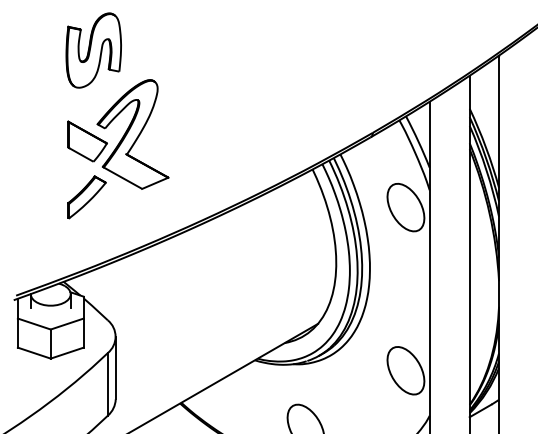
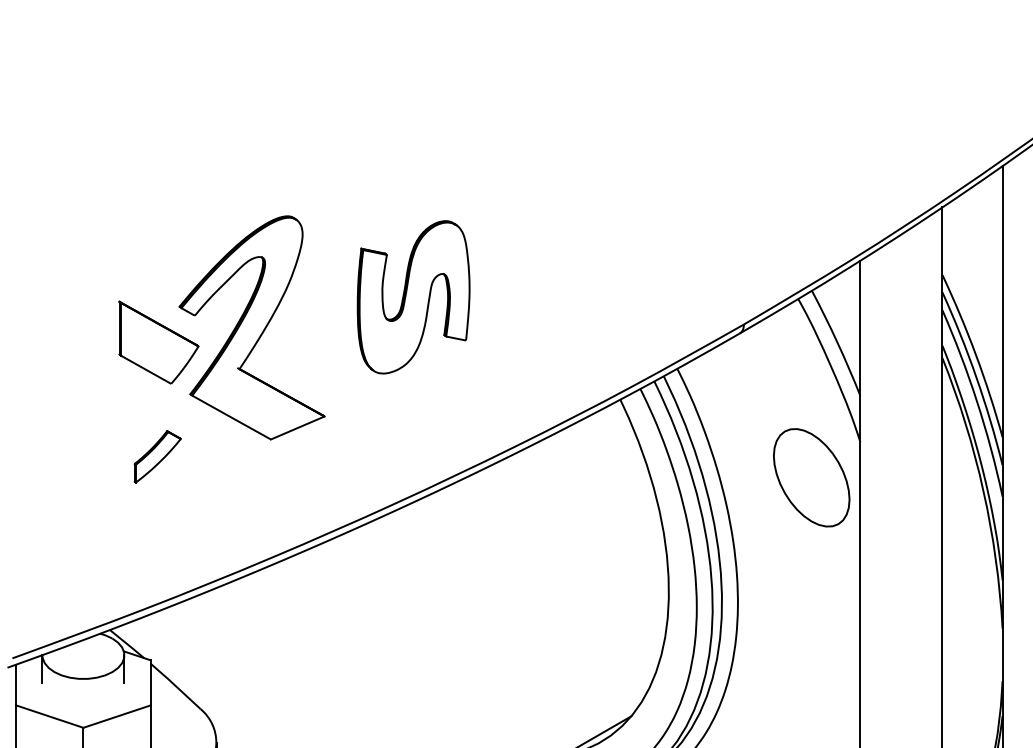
part: (93, 50) -> (412, 297), moved
part: (86, 197) -> (156, 457), size x0.6

